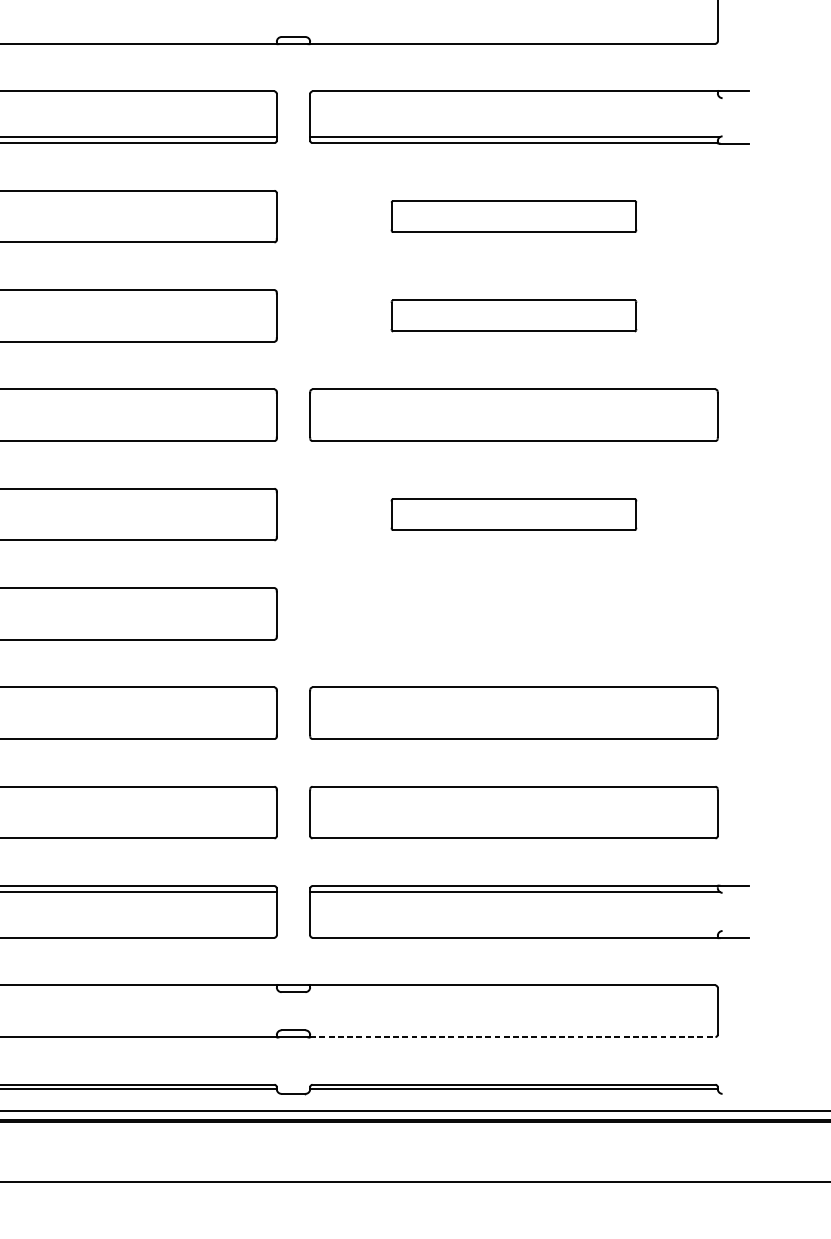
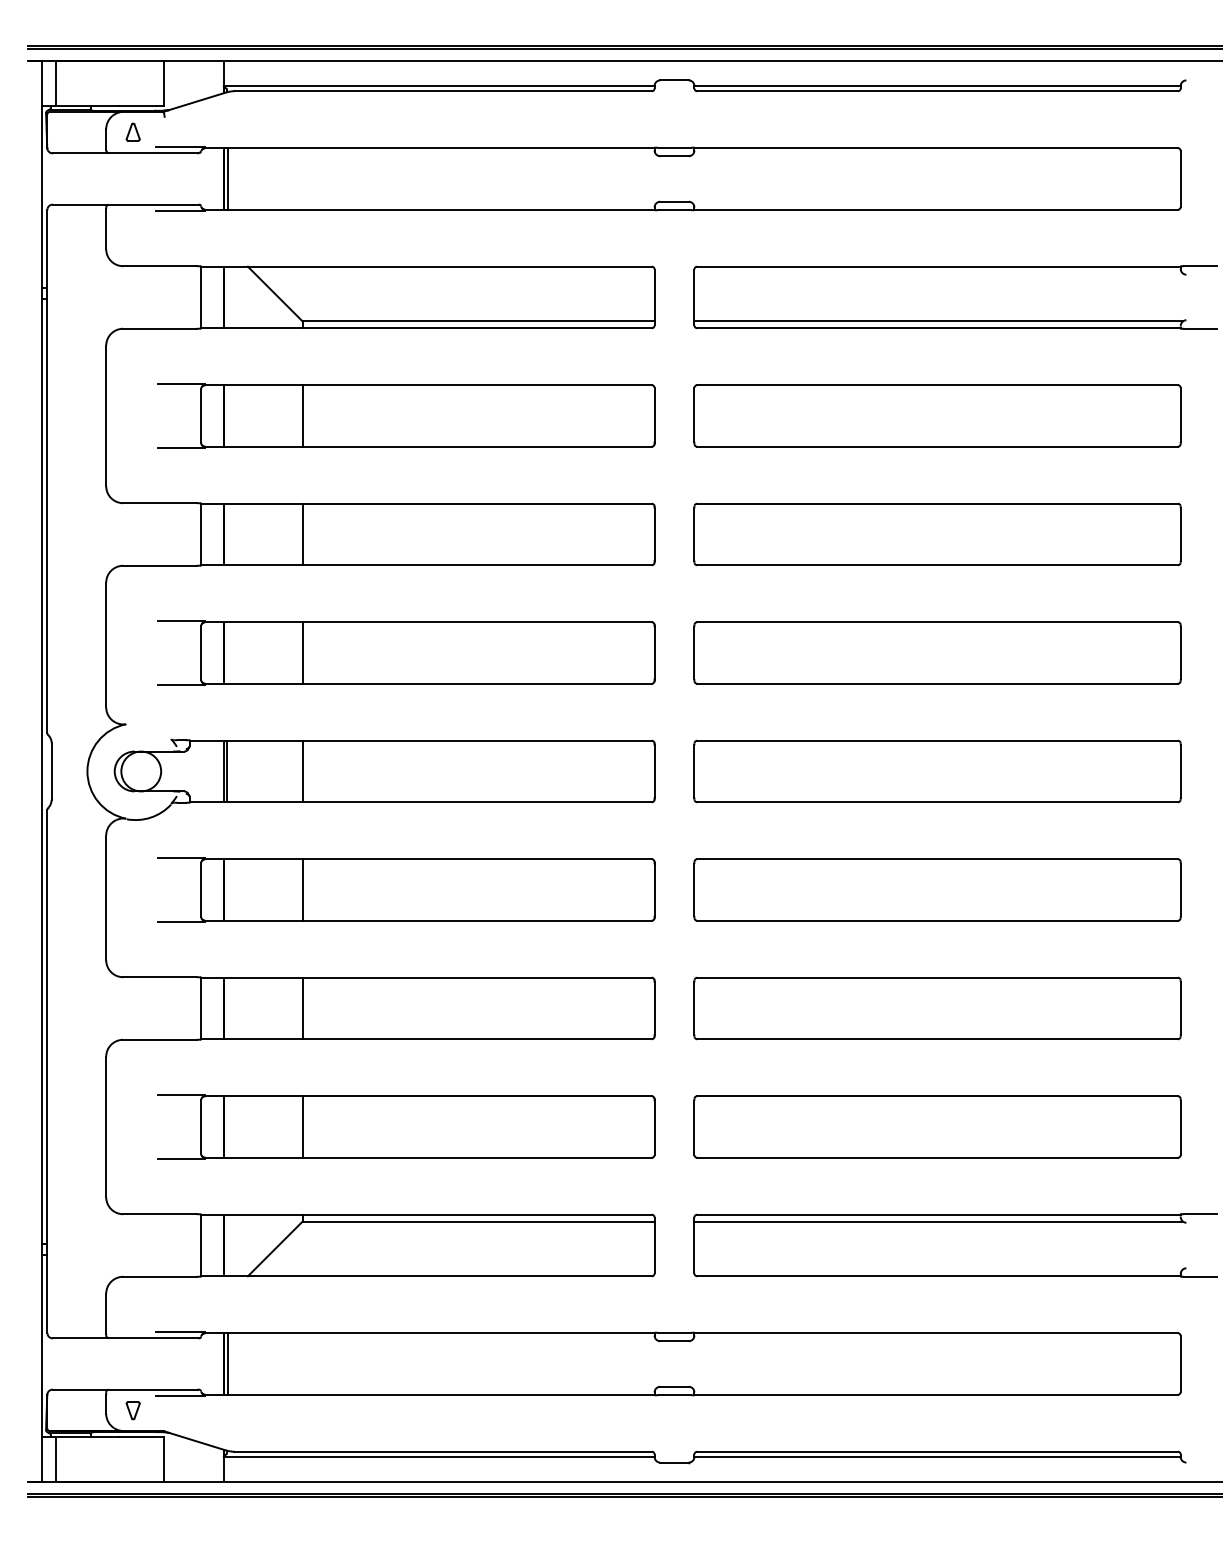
part: (513, 216) -> (937, 415), size x1.67
part: (513, 315) -> (937, 534), size x1.67
part: (513, 514) -> (937, 771), size x1.67
part: (513, 613) -> (937, 889), added
line: (513, 1036) -> (936, 1394), dashed -> solid

